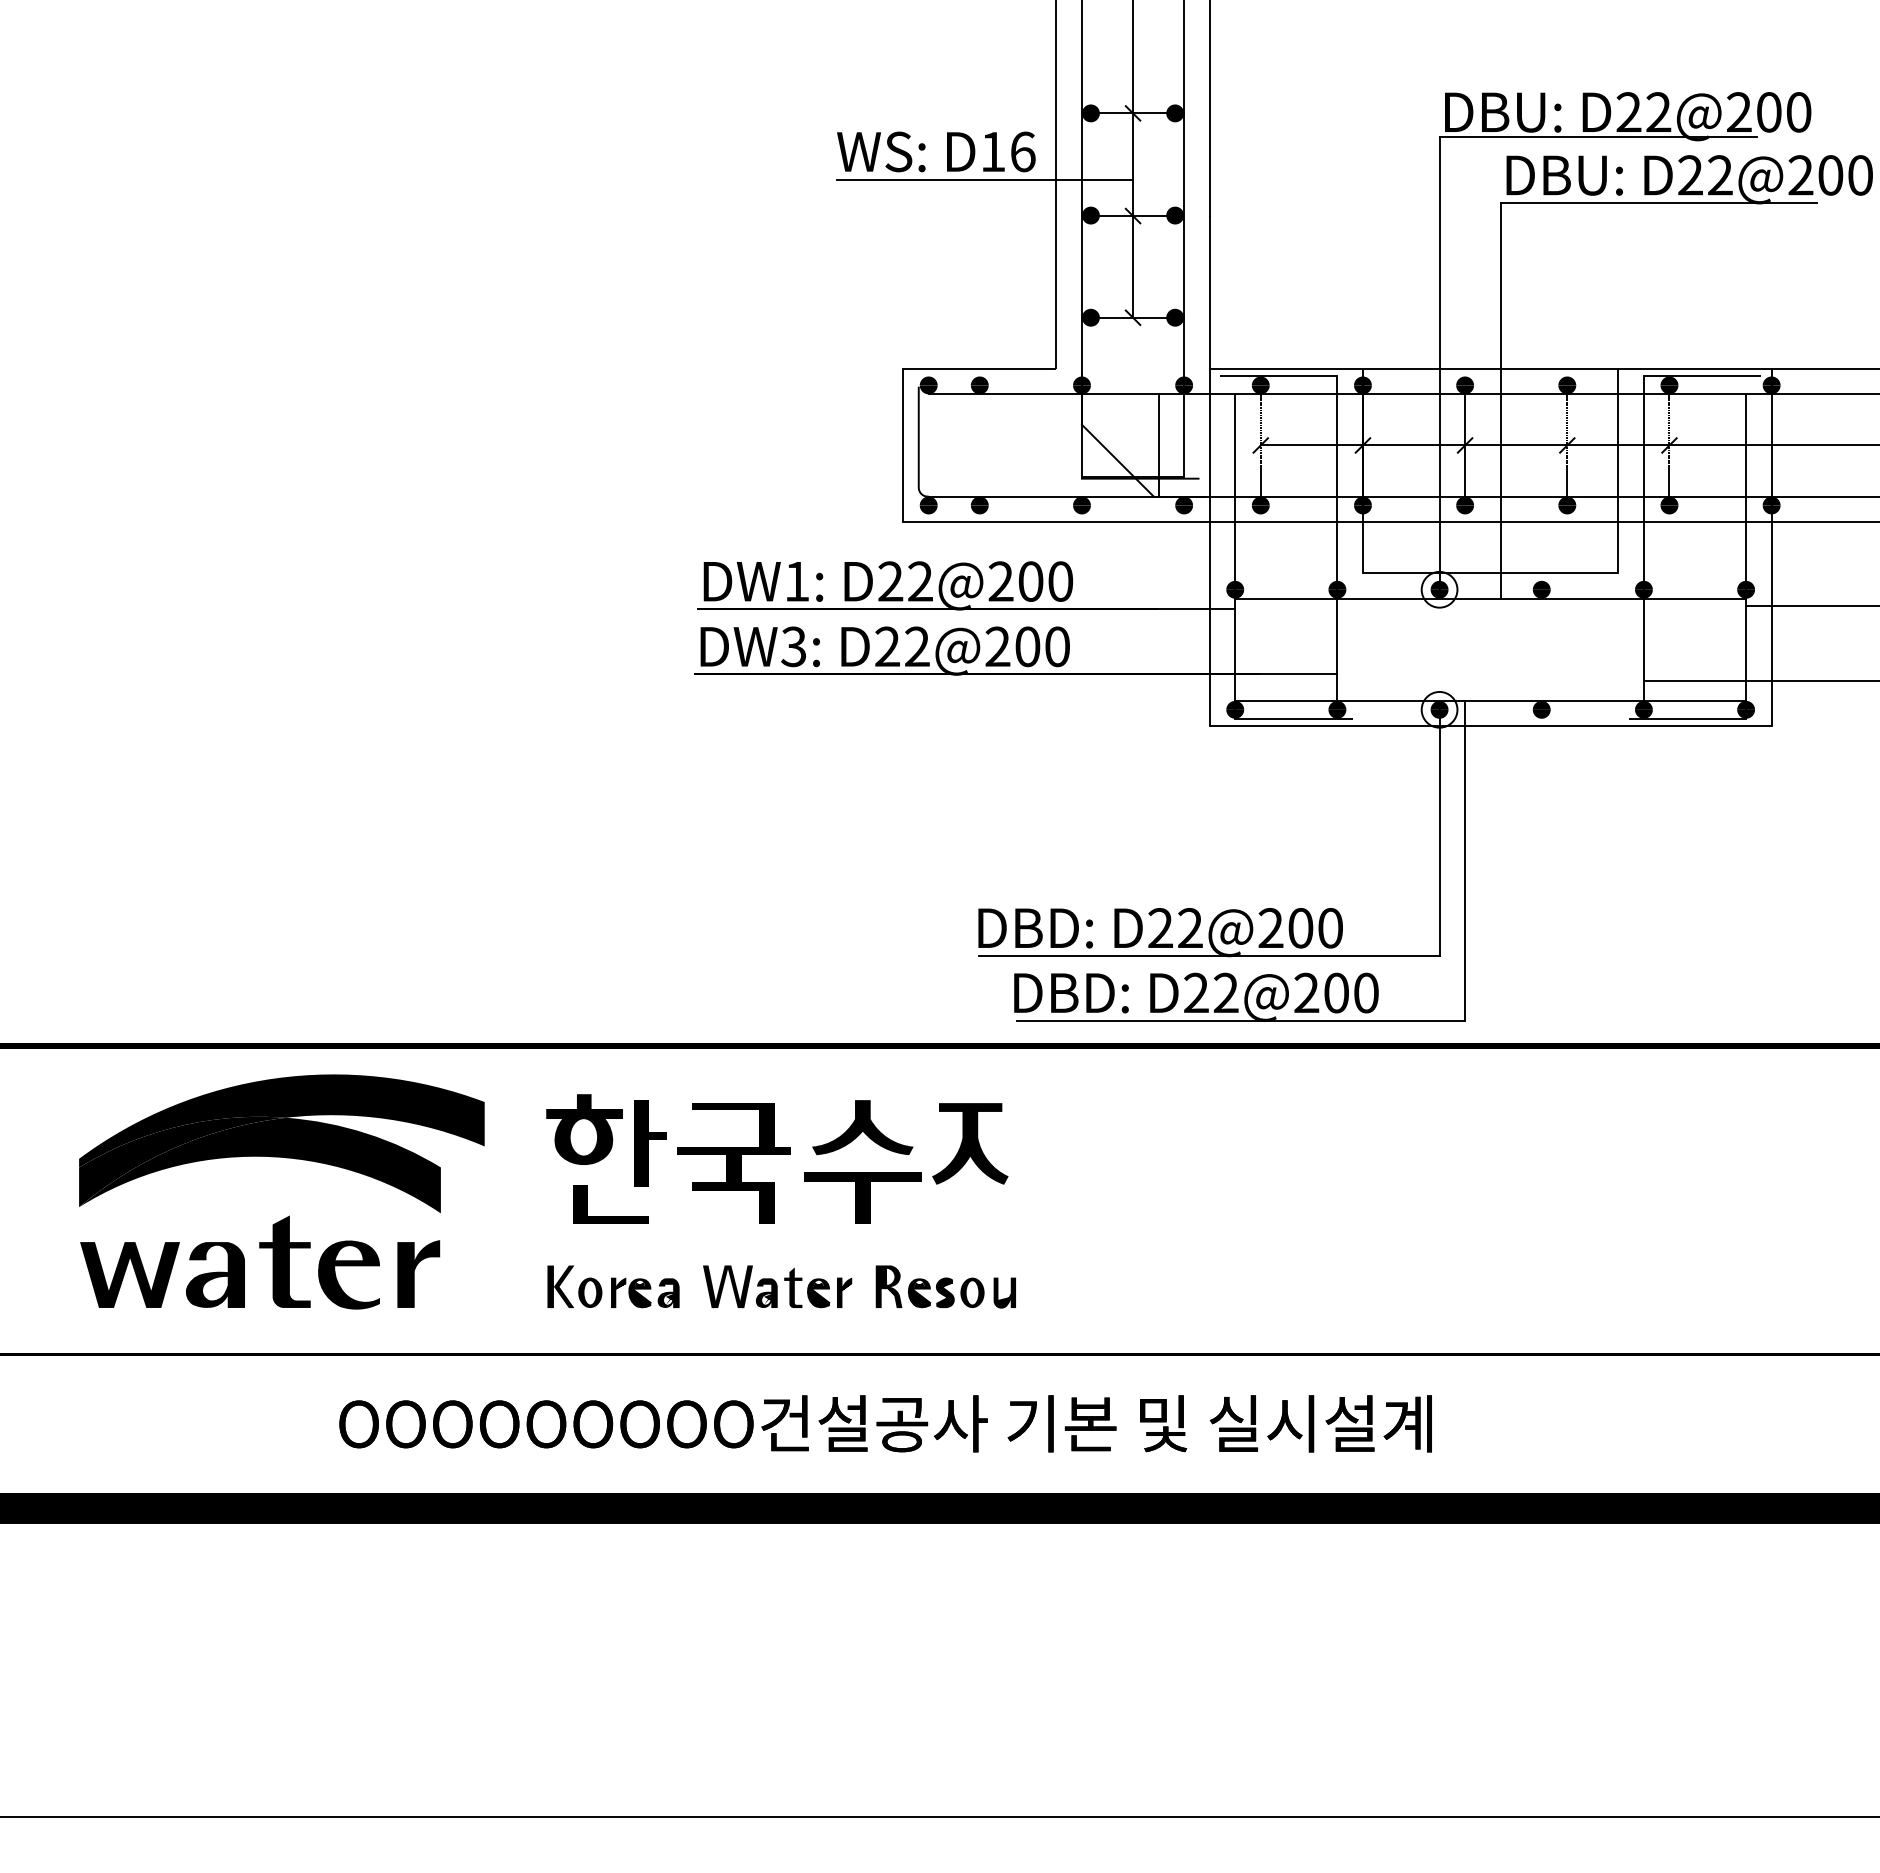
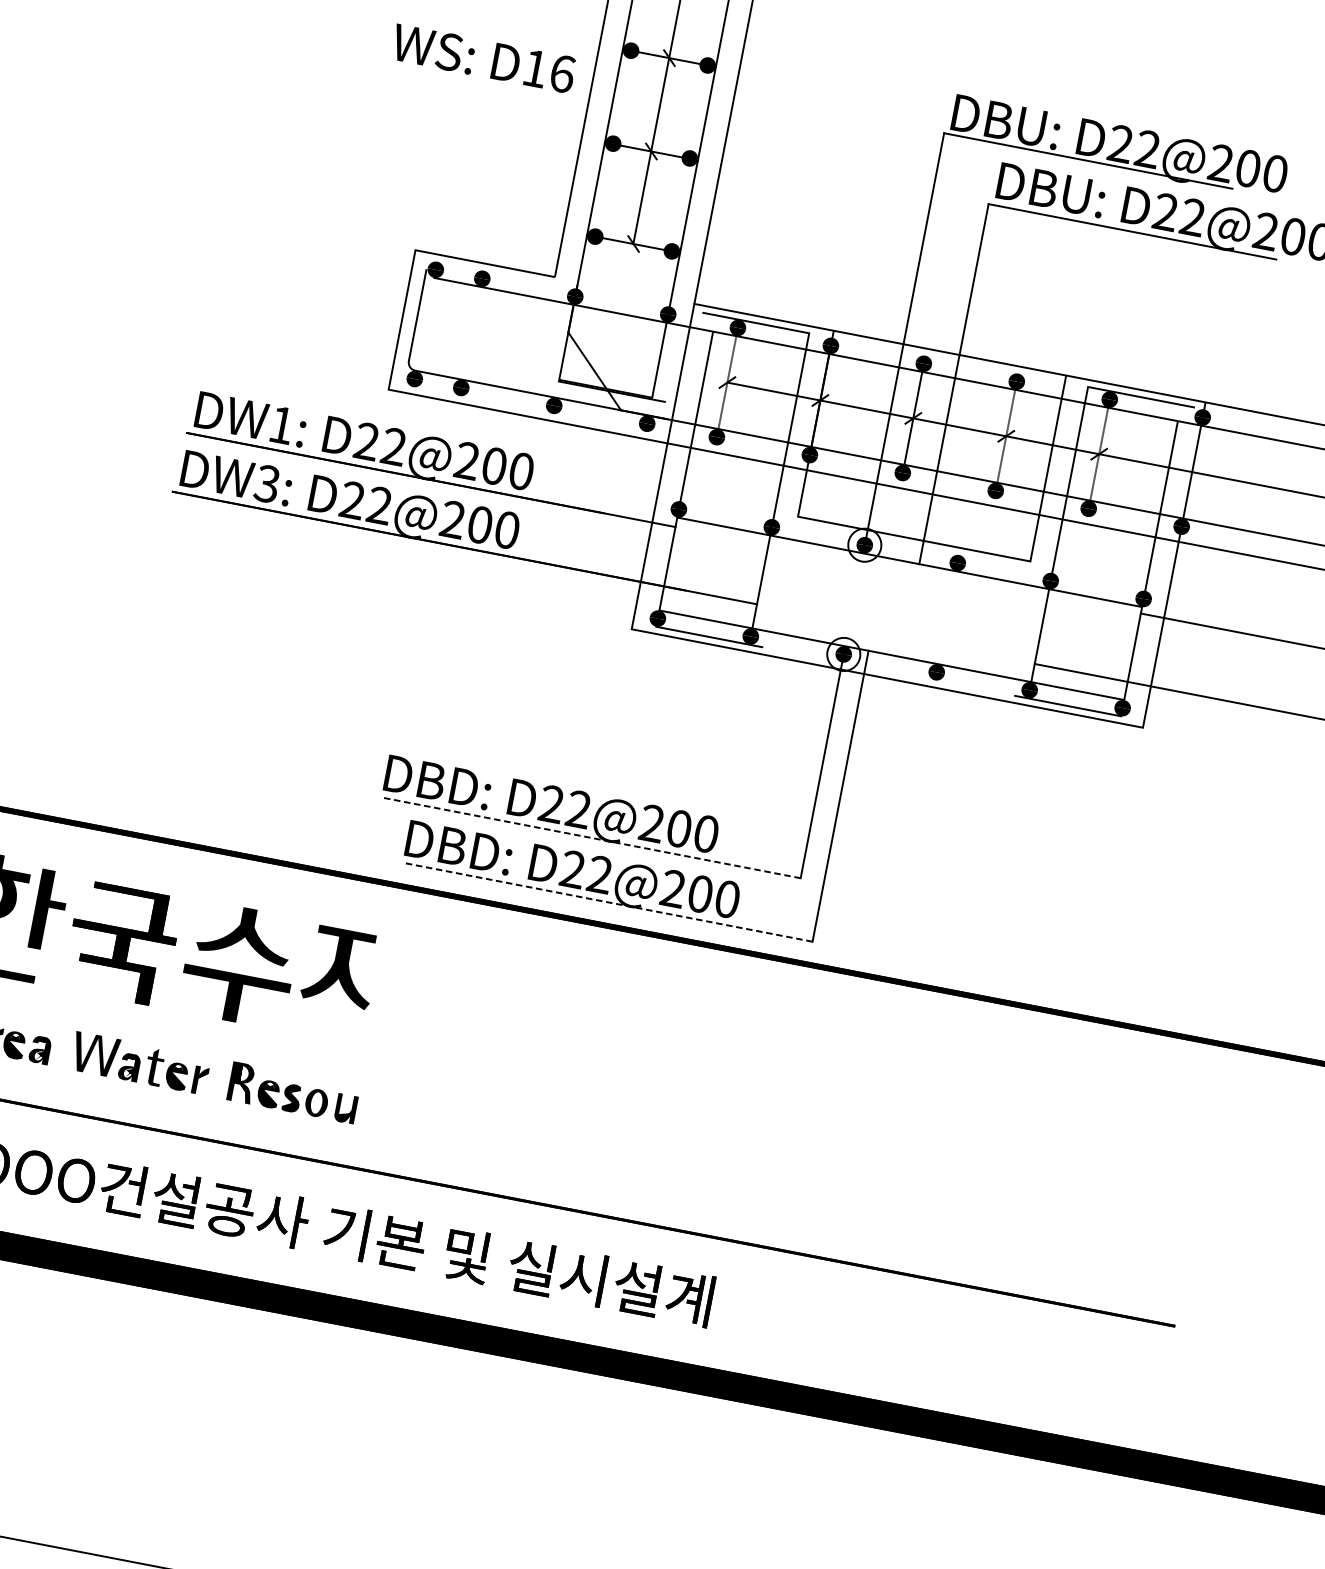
line: (985, 179) -> (523, 92), removed
line: (1158, 445) -> (634, 364), removed
line: (1209, 955) -> (591, 837), solid -> dashed
line: (1241, 1020) -> (609, 902), solid -> dashed

